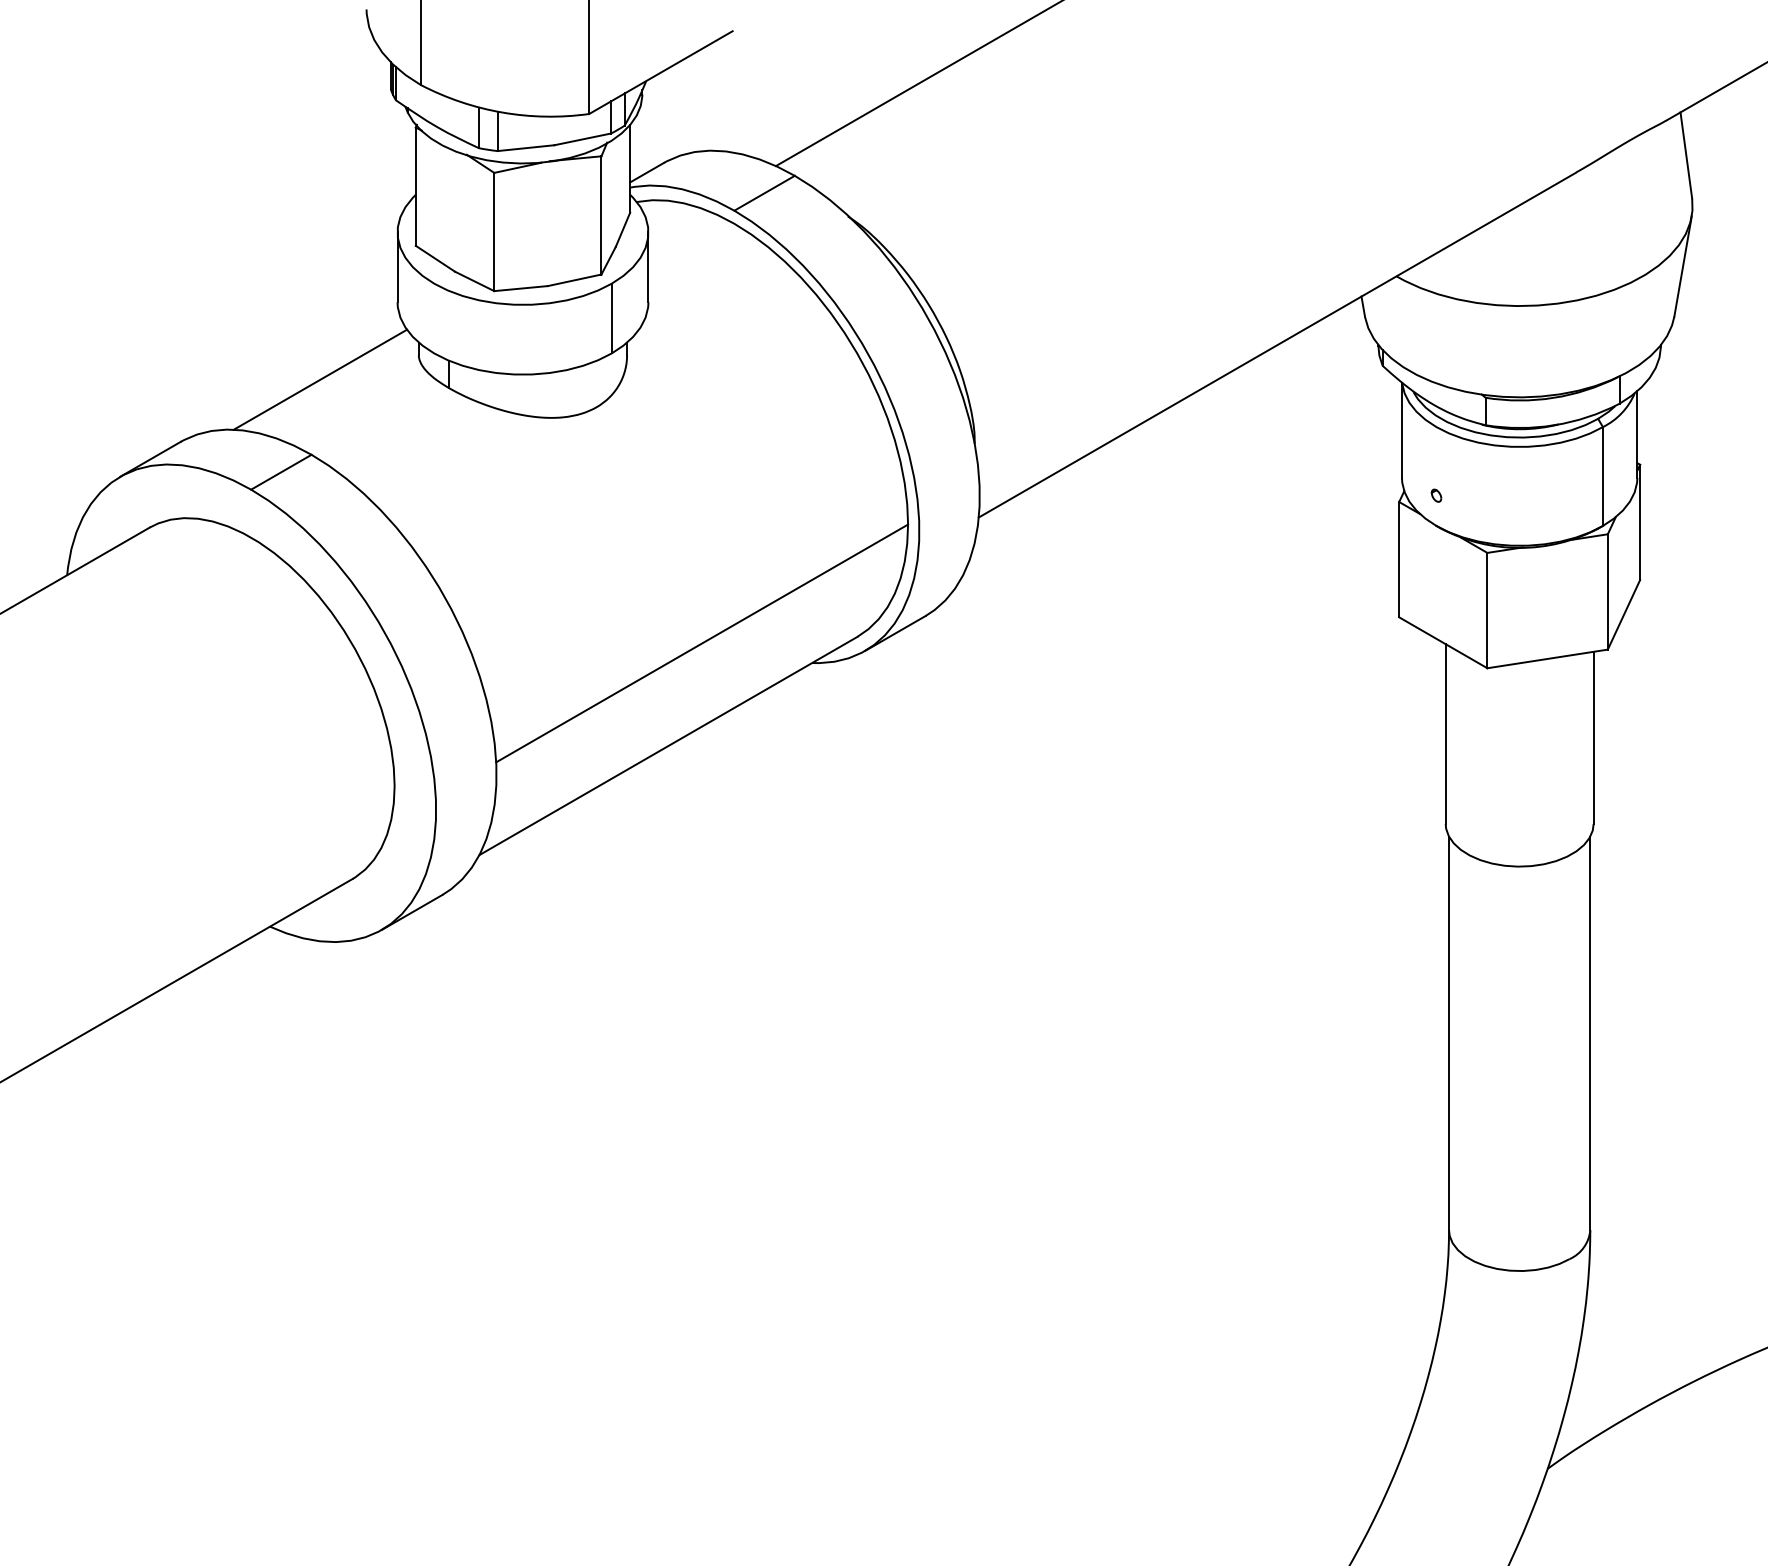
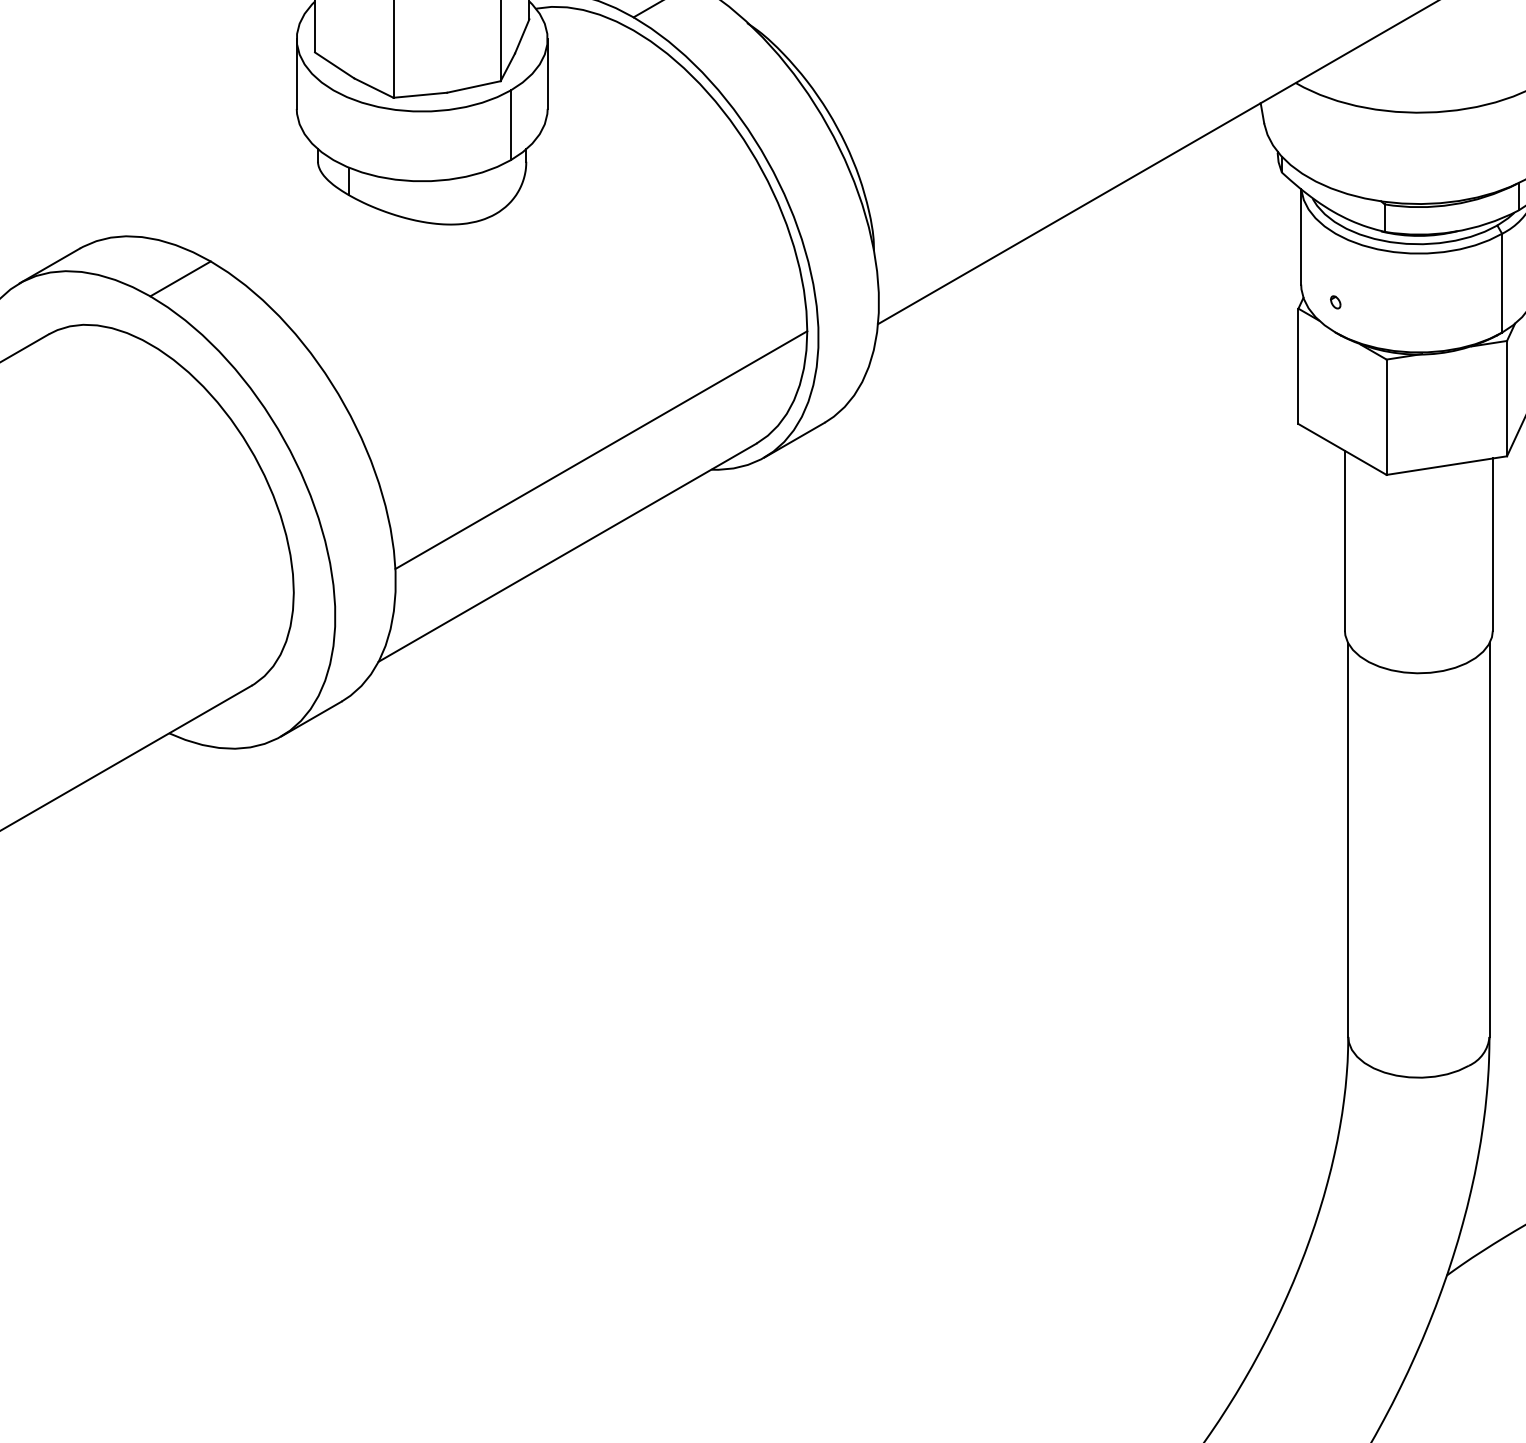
line: (319, 379) -> (218, 186), removed

